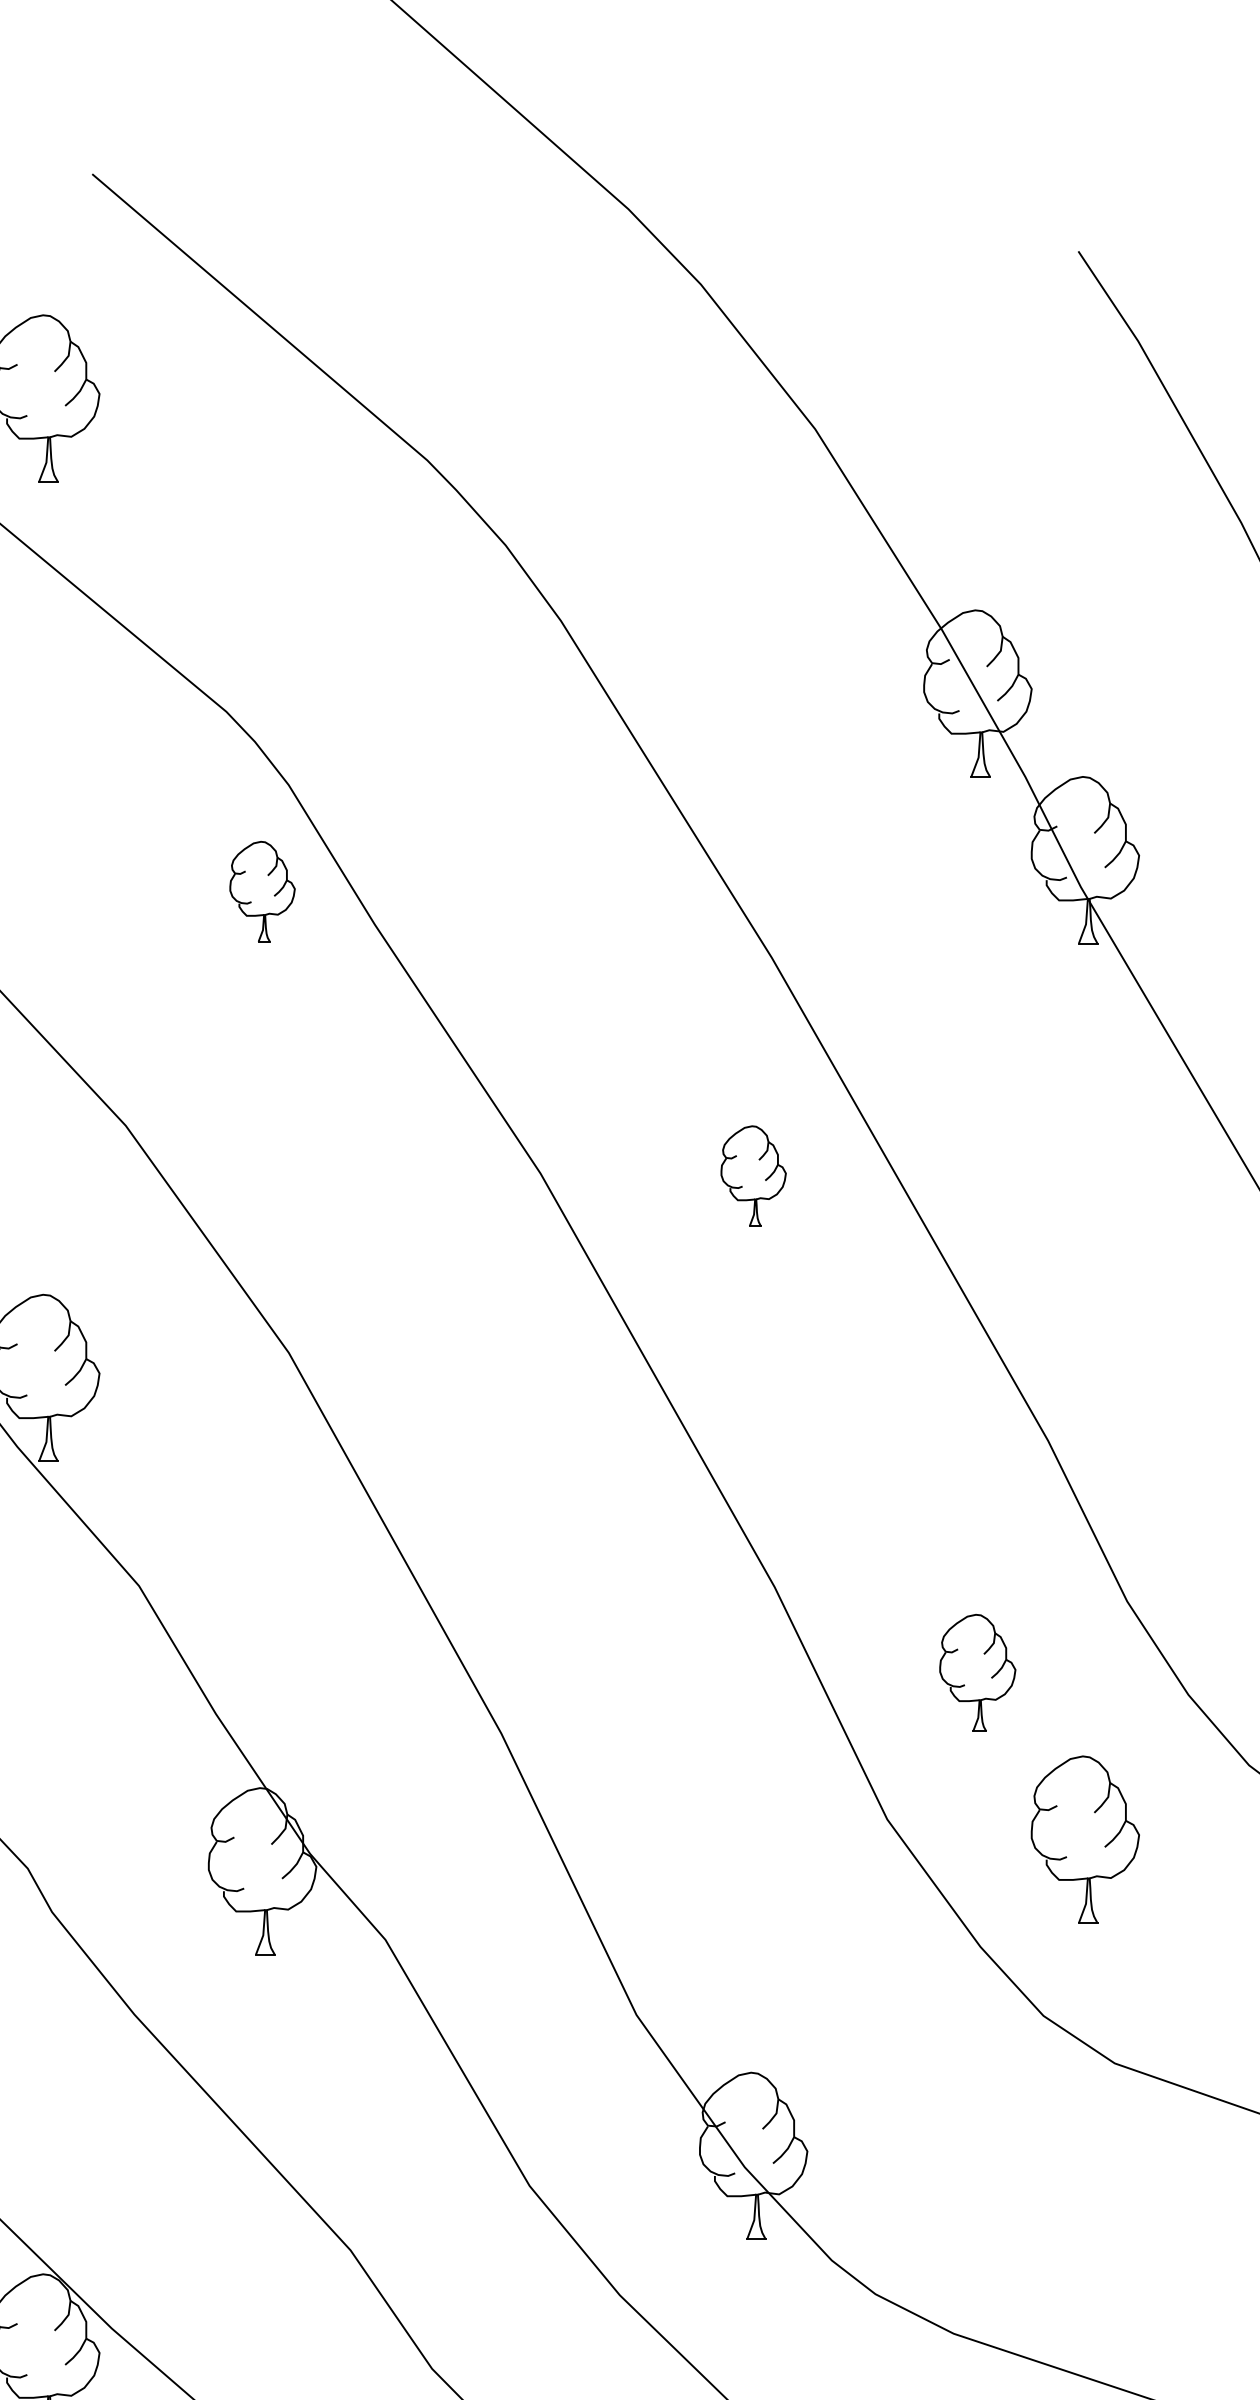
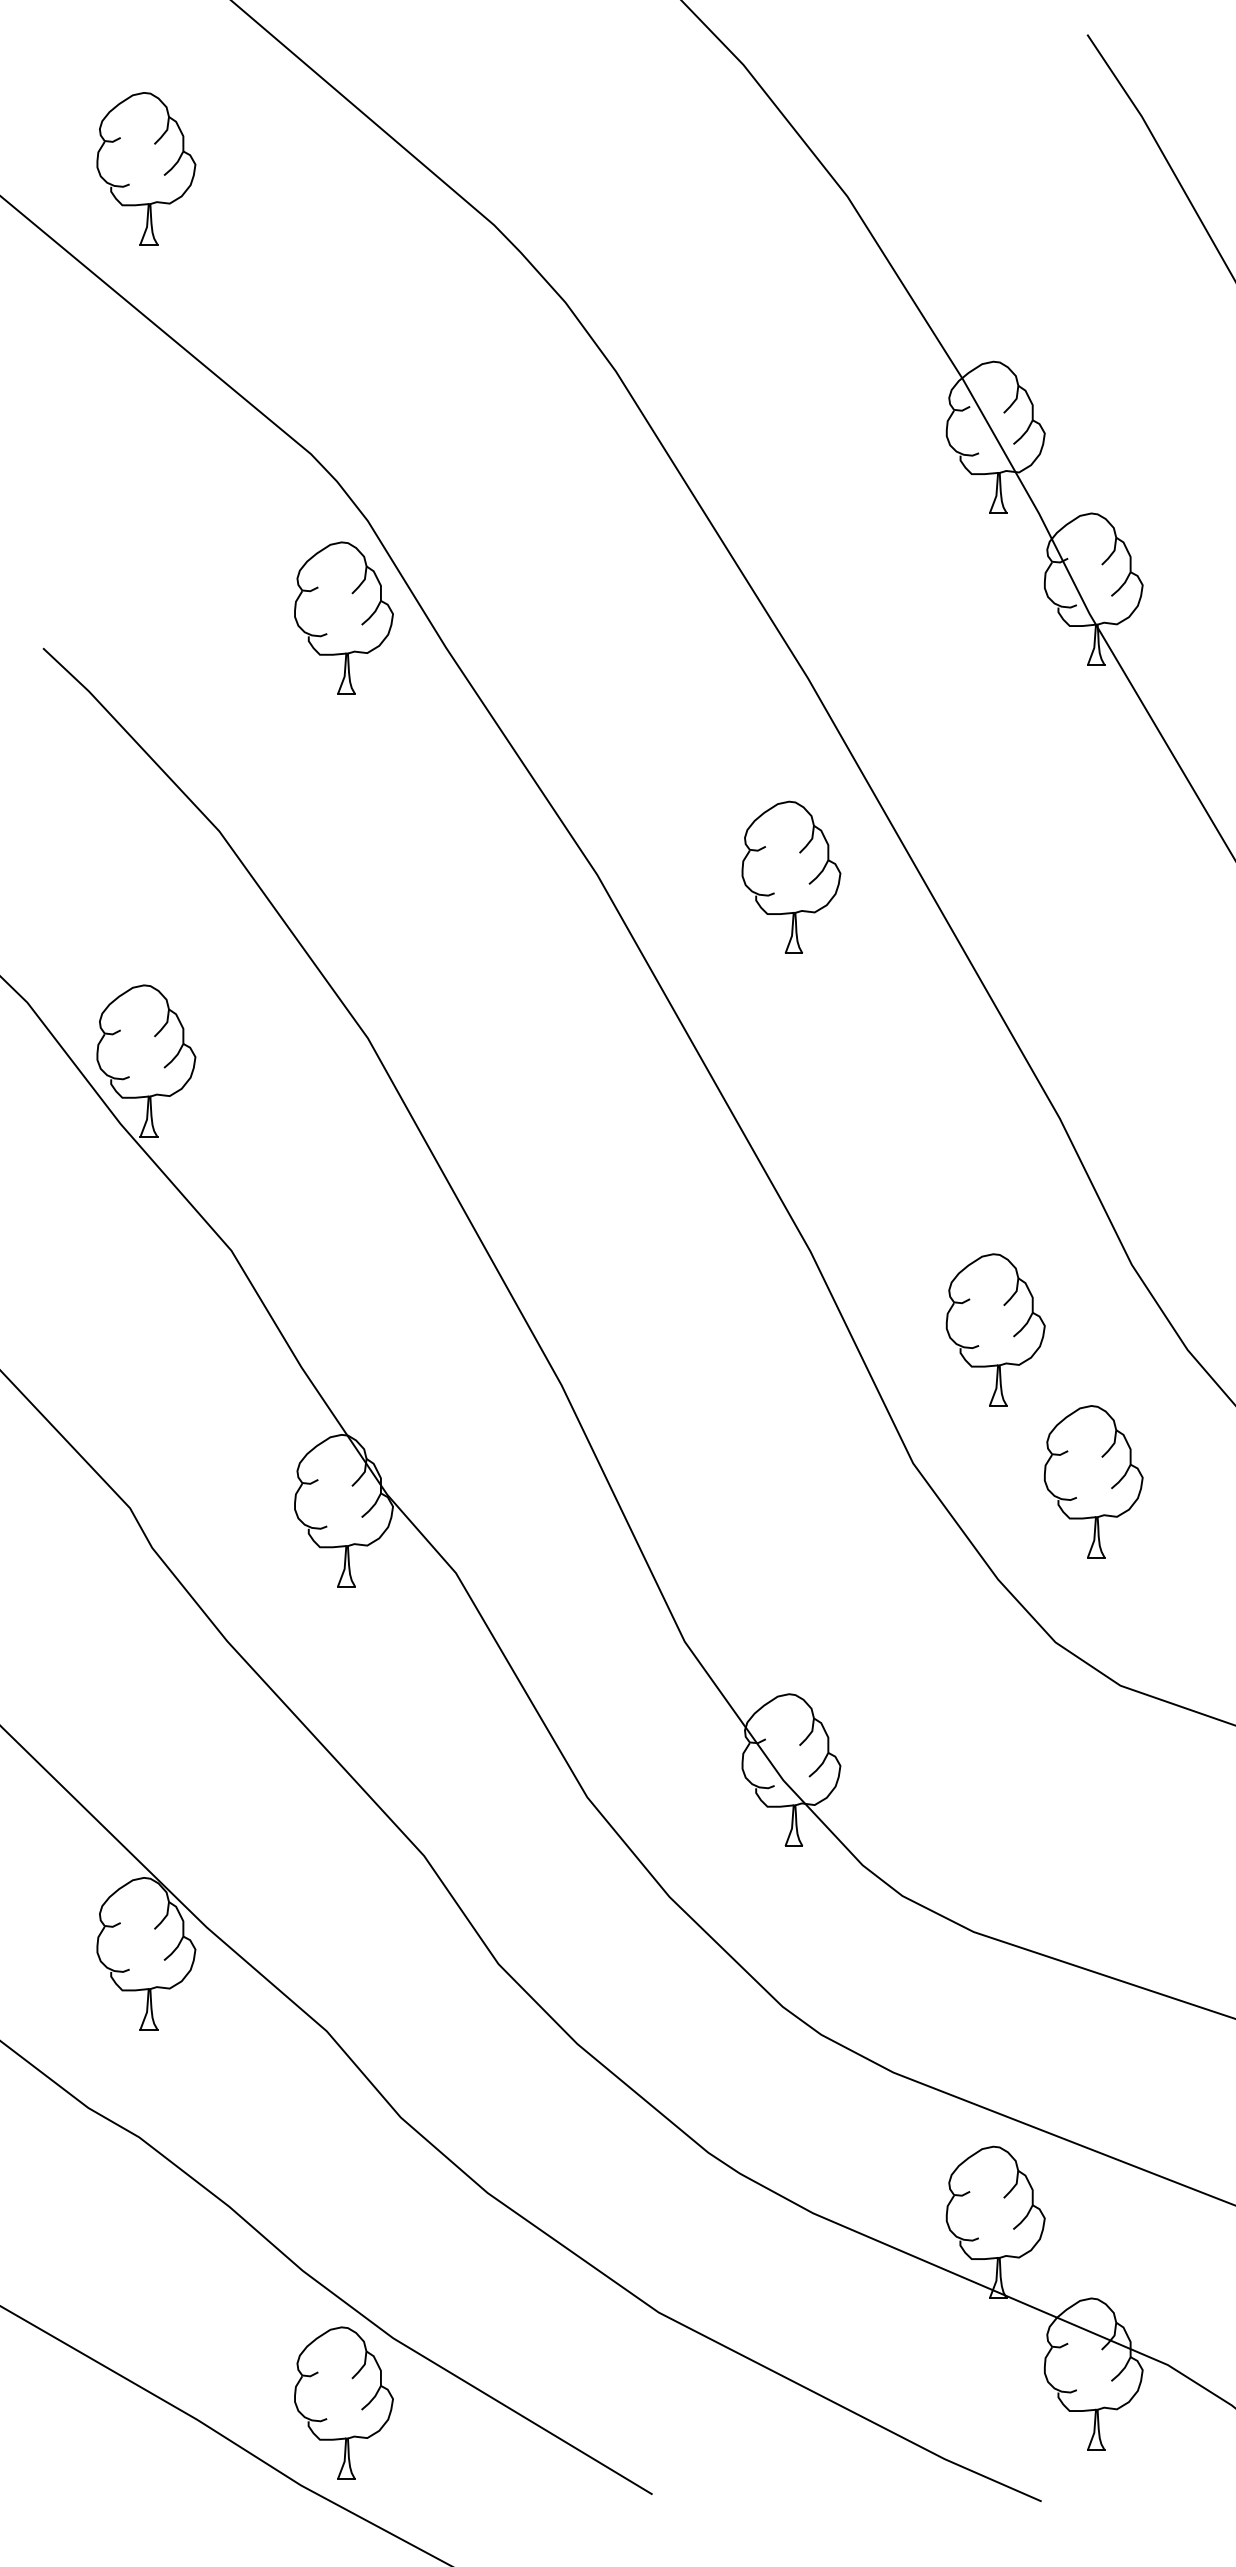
part: (262, 891) -> (343, 617), size x1.67
part: (753, 1175) -> (791, 876), size x1.67
part: (977, 1672) -> (995, 1329), size x1.43

